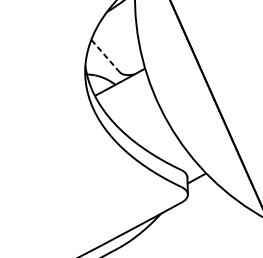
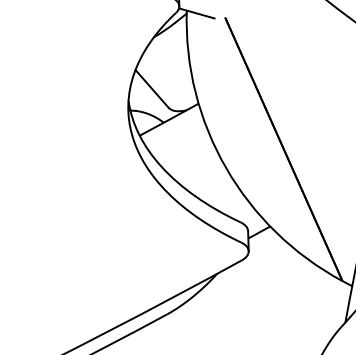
line: (105, 56) -> (152, 89), dashed -> solid

